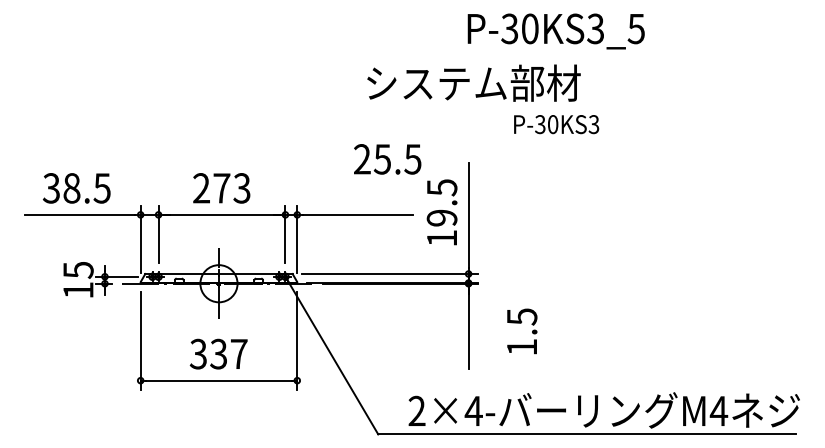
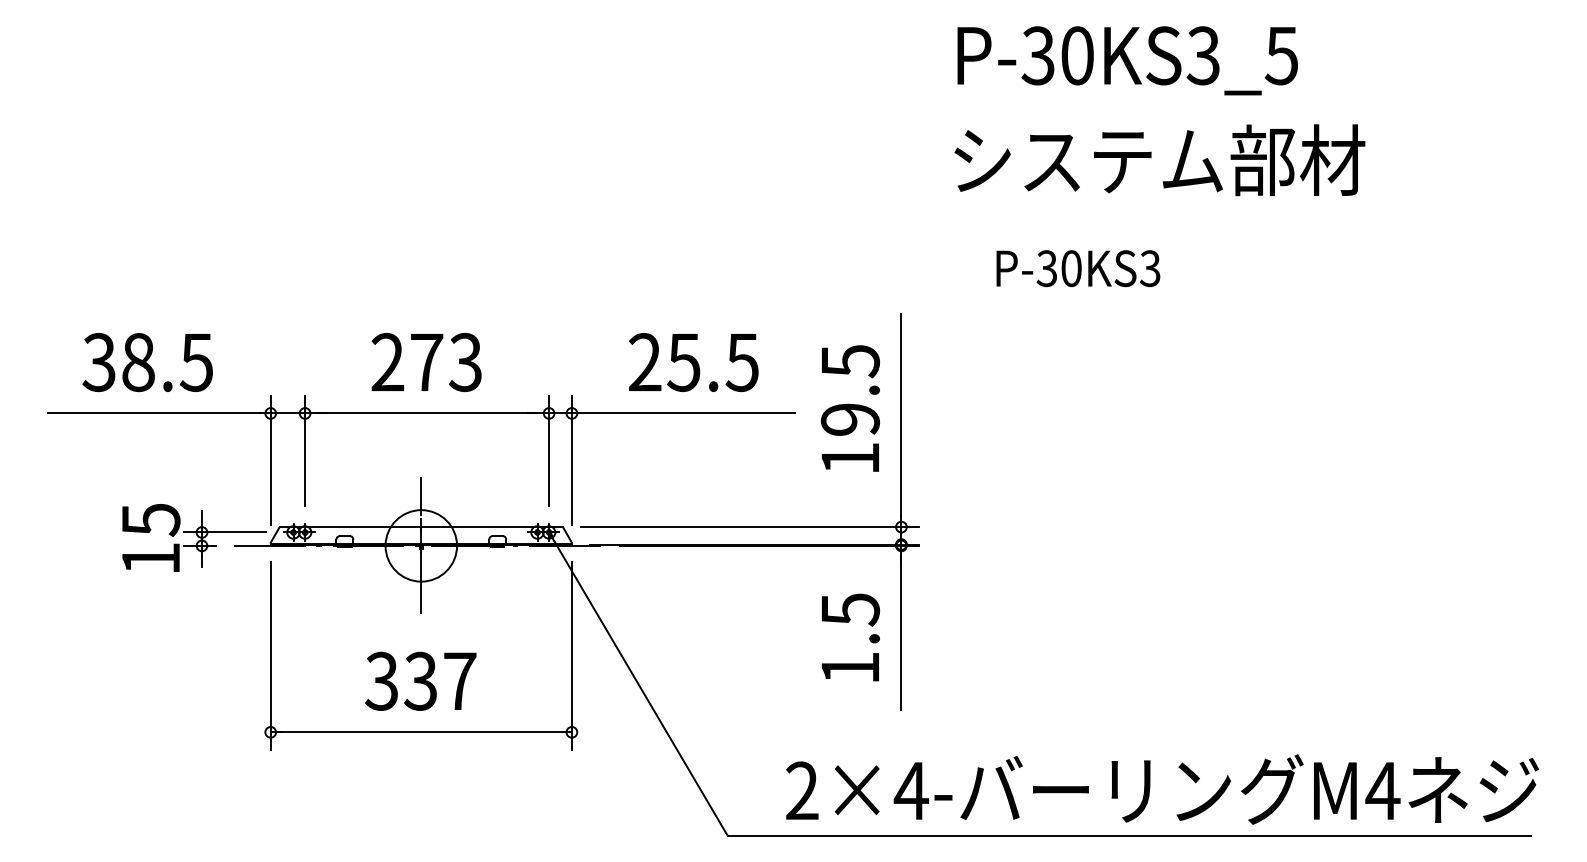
text: (555, 31) -> (1126, 60), moved
text: (473, 82) -> (1158, 158), moved
text: (556, 124) -> (1078, 268), moved
text: (387, 159) -> (693, 362), moved
text: (522, 331) -> (851, 637), moved

